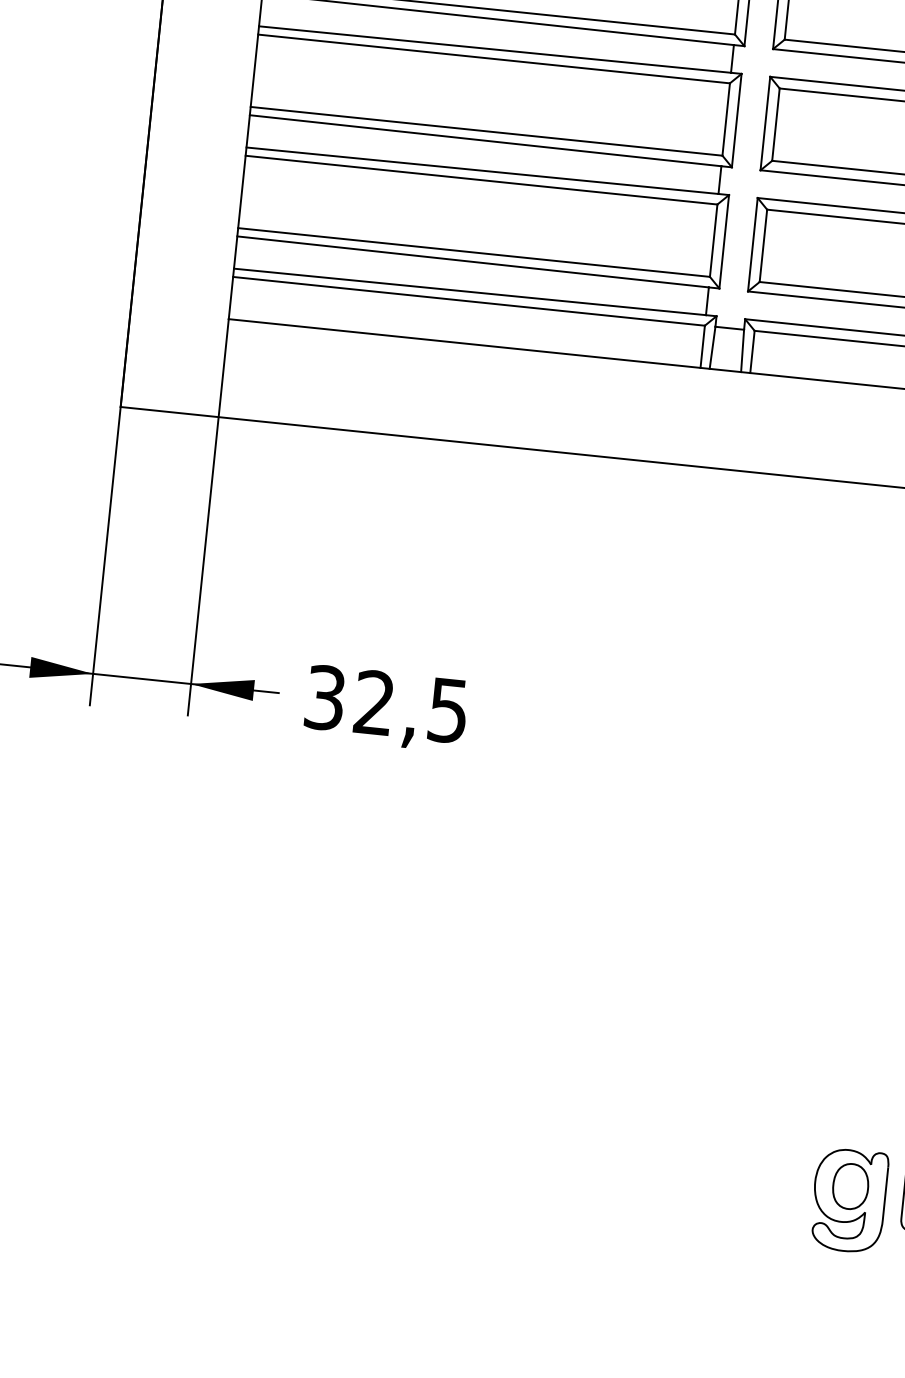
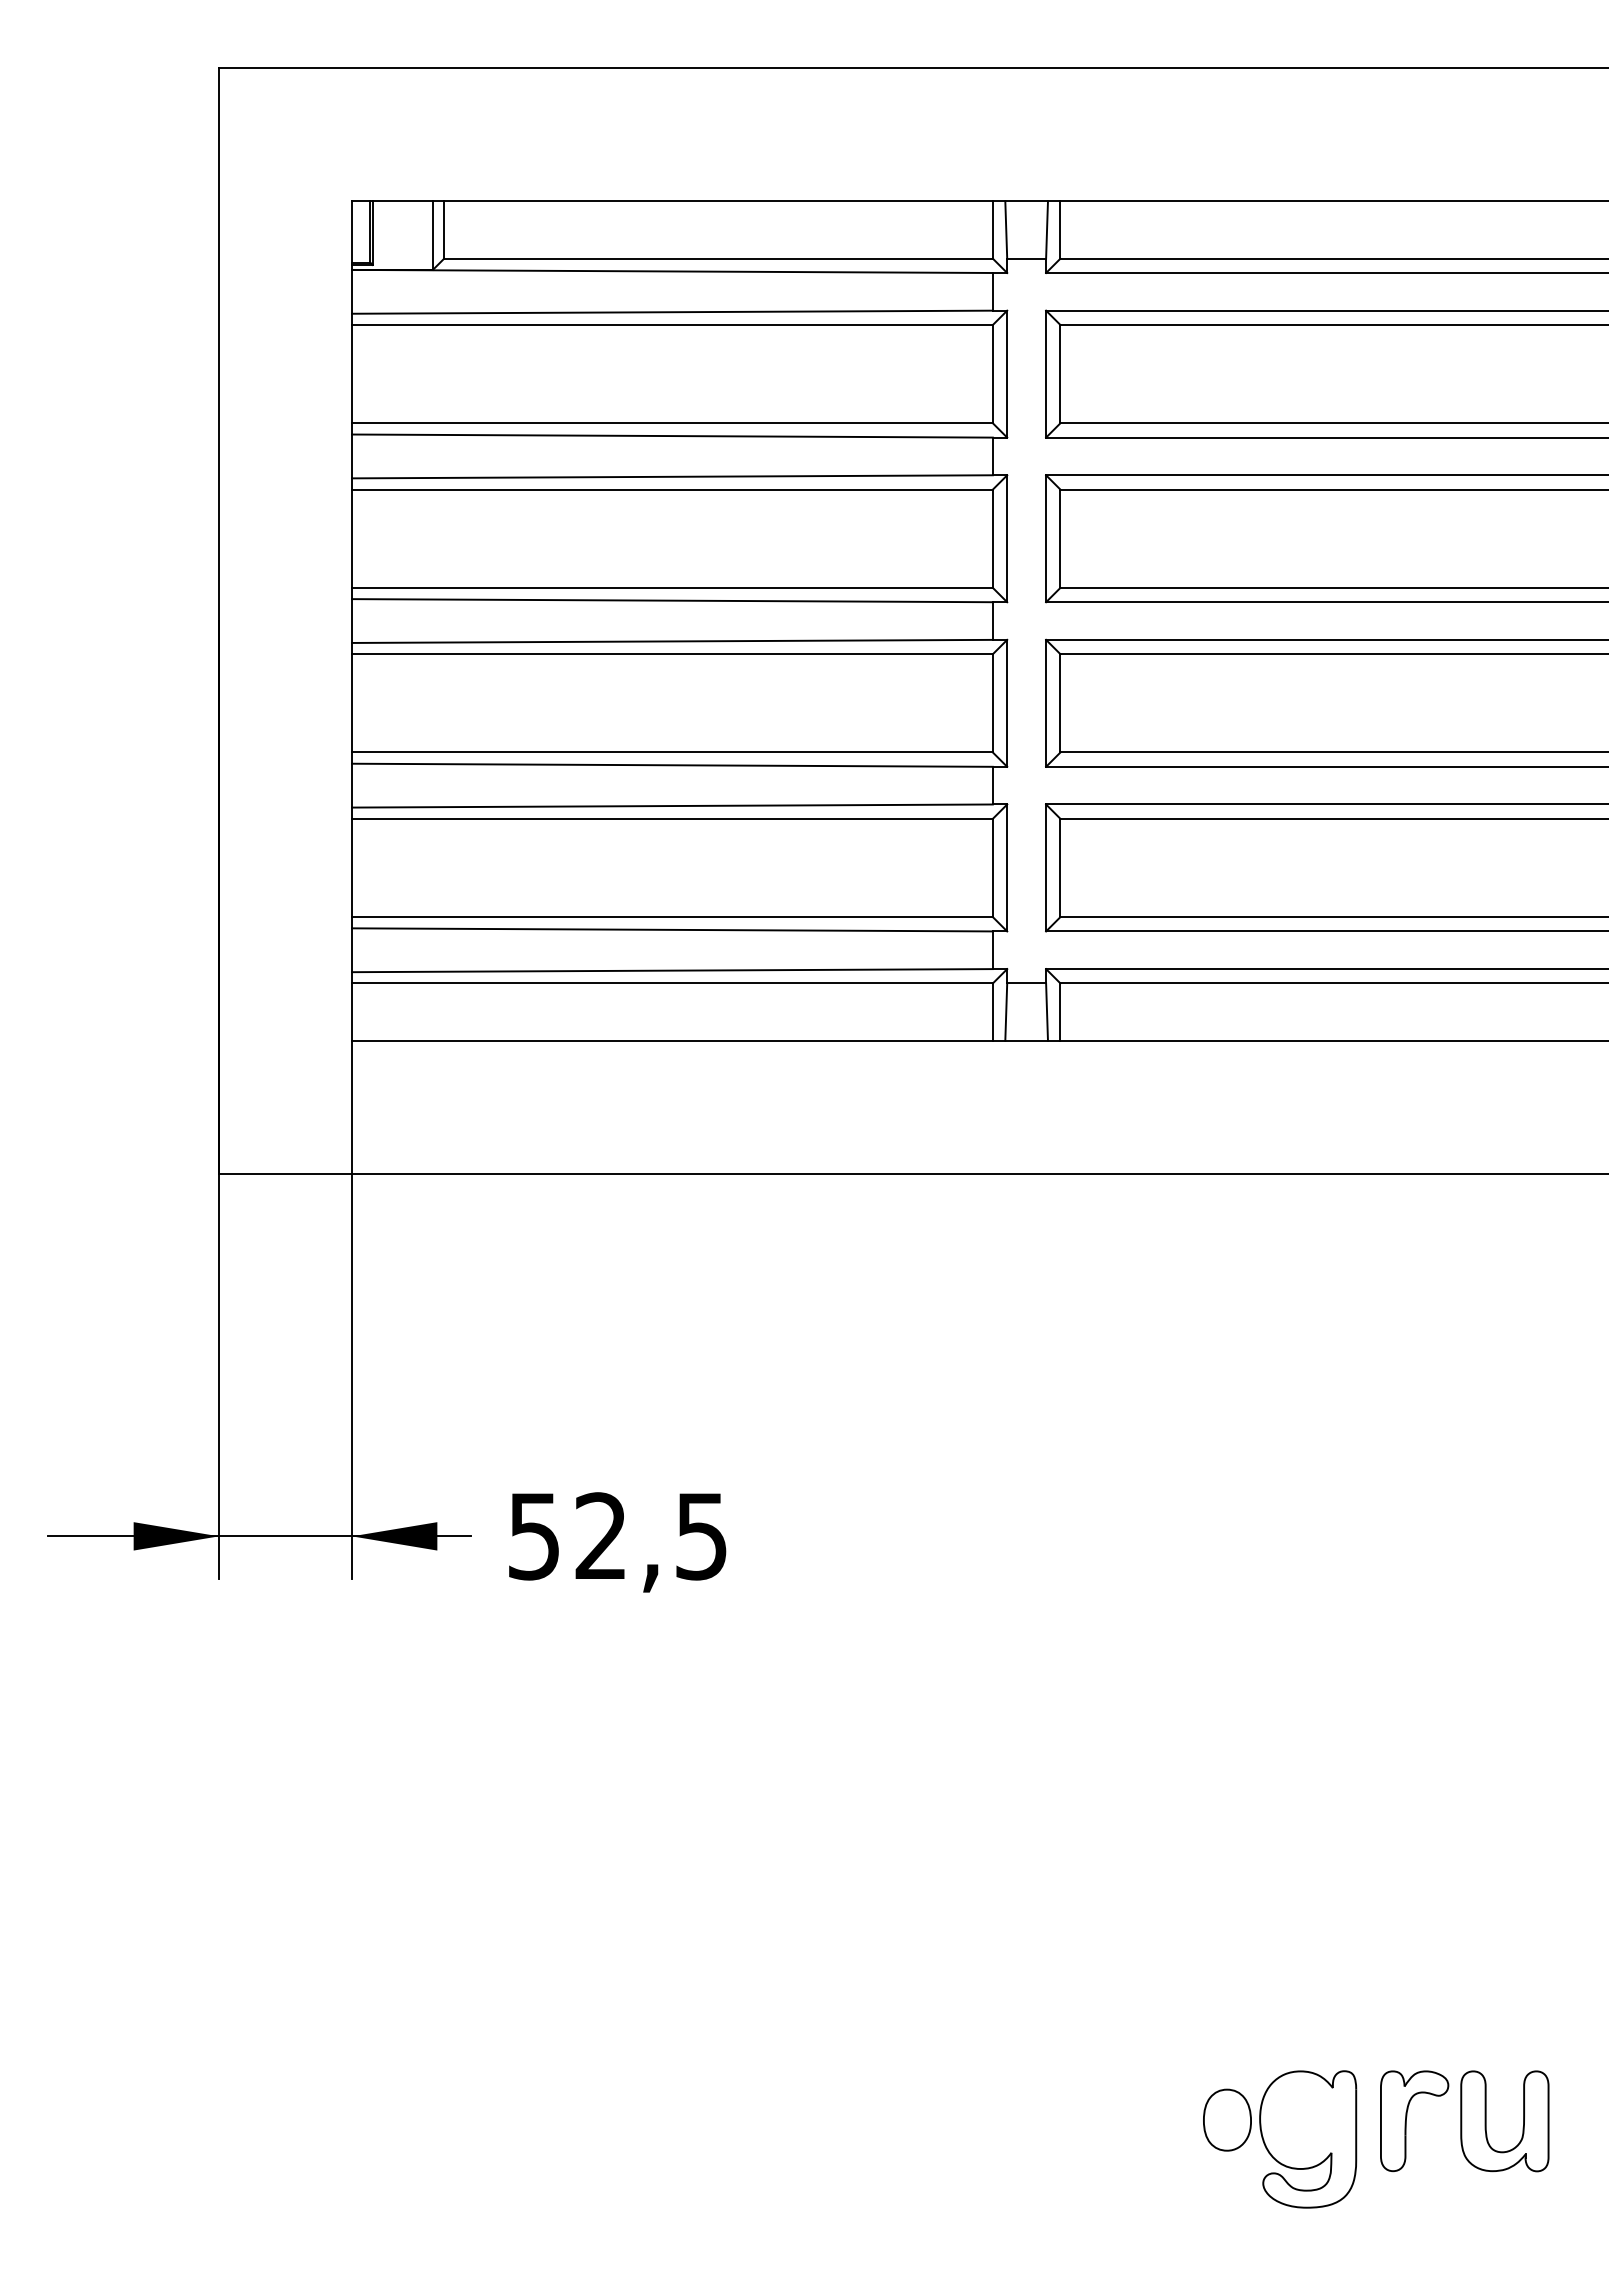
text: (325, 697) -> (534, 1536), 32,5 -> 52,5
part: (850, 1186) -> (1227, 2119), moved

